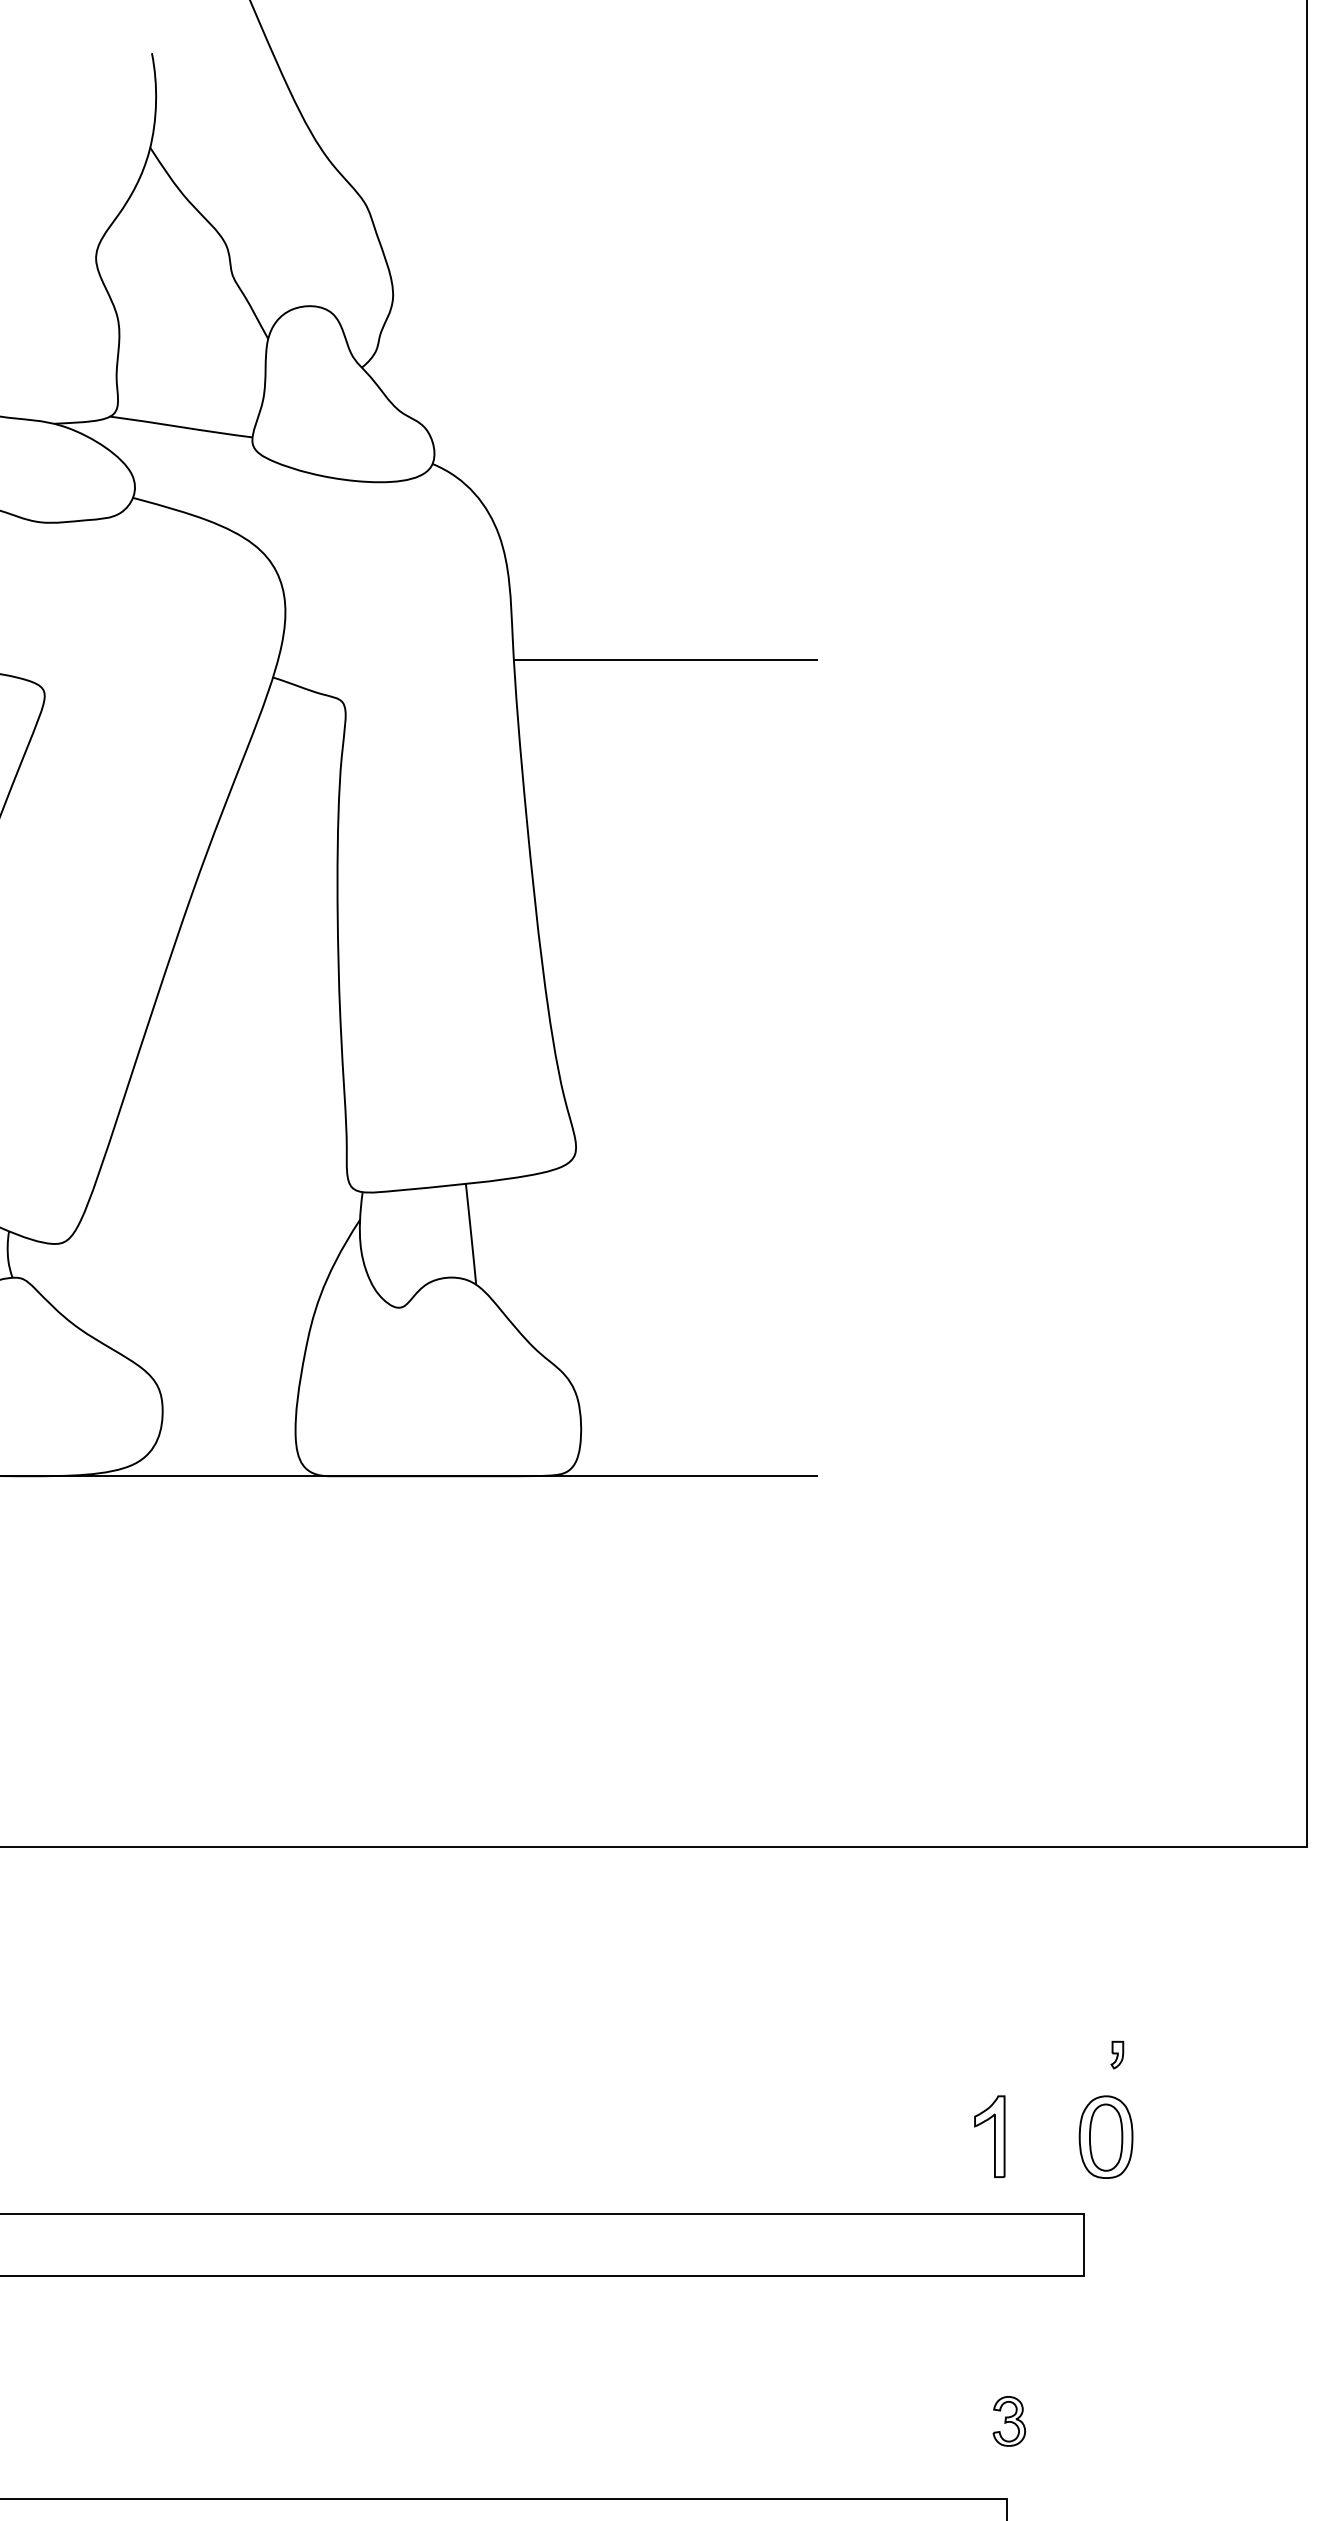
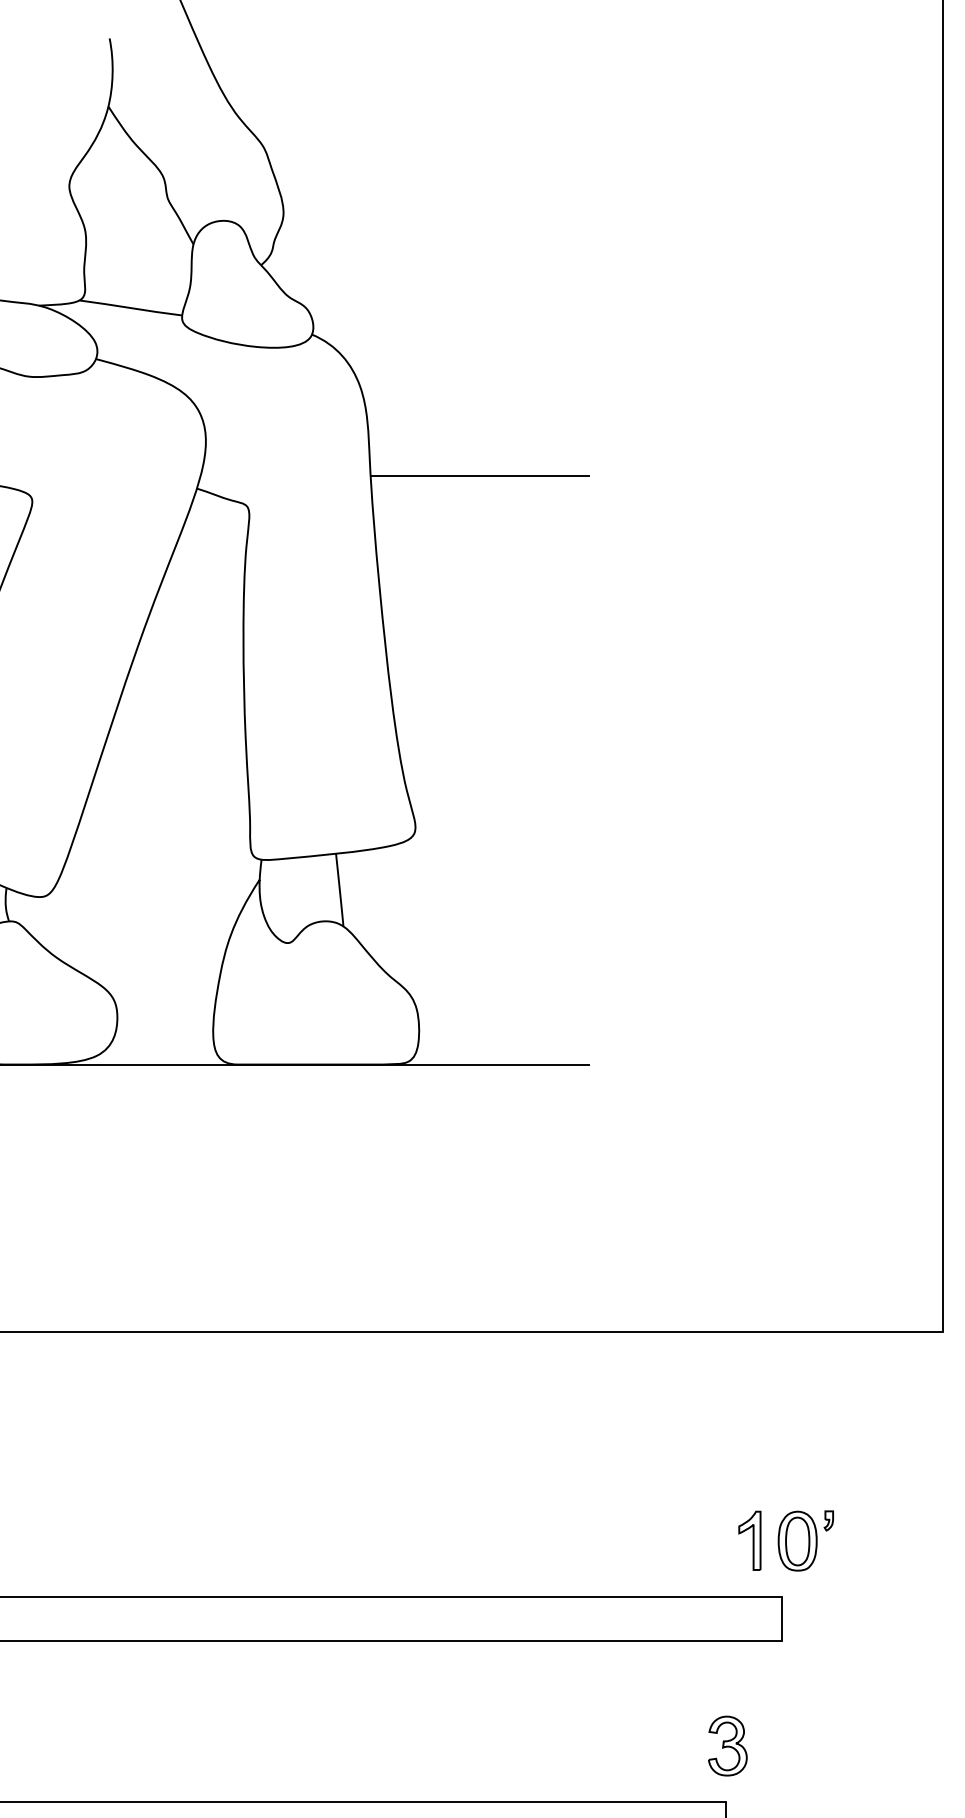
part: (1117, 2054) -> (828, 1520), moved
part: (989, 2136) -> (749, 1540), moved
part: (1009, 2421) -> (728, 1746), size x1.67

